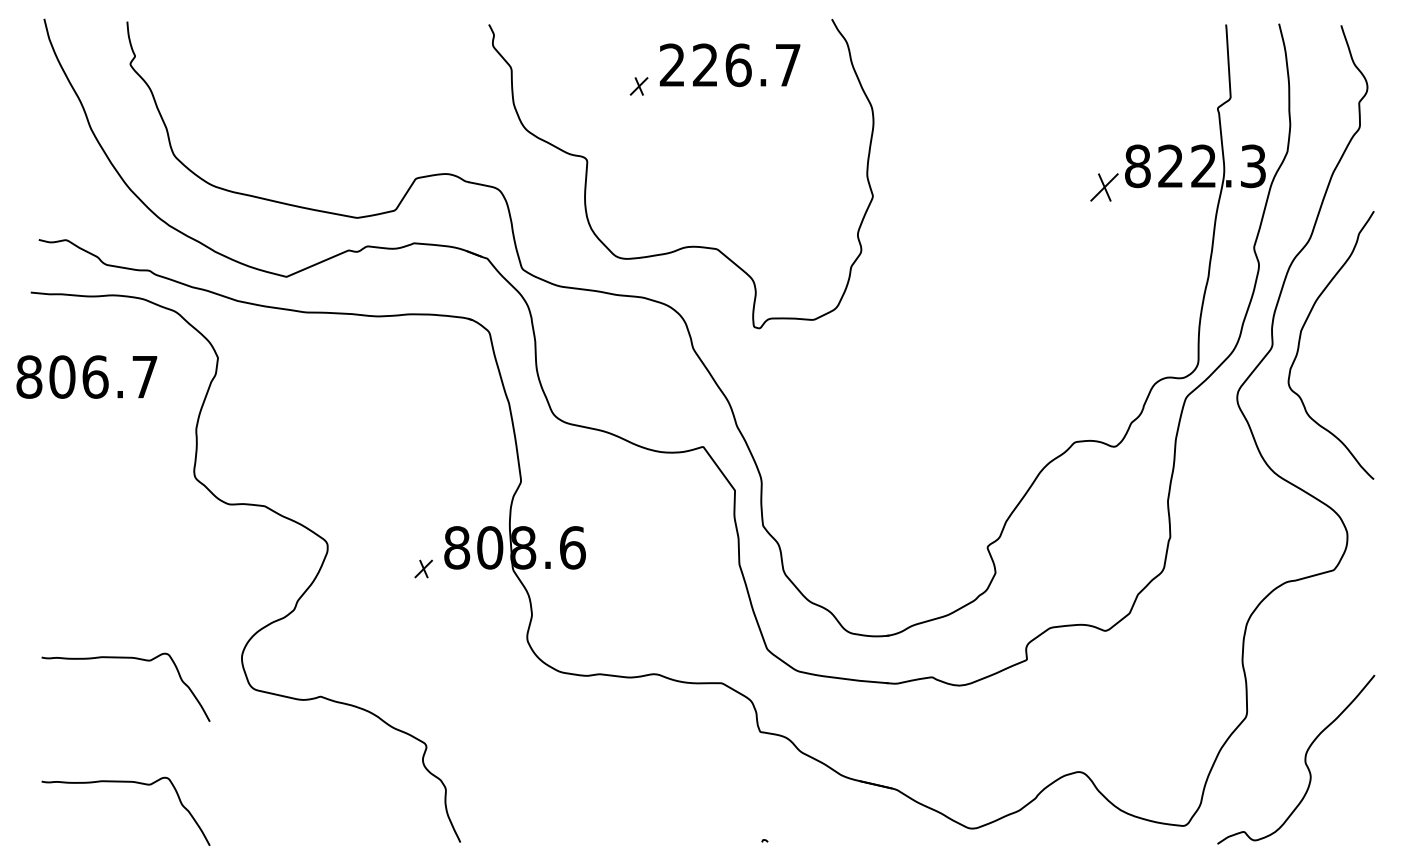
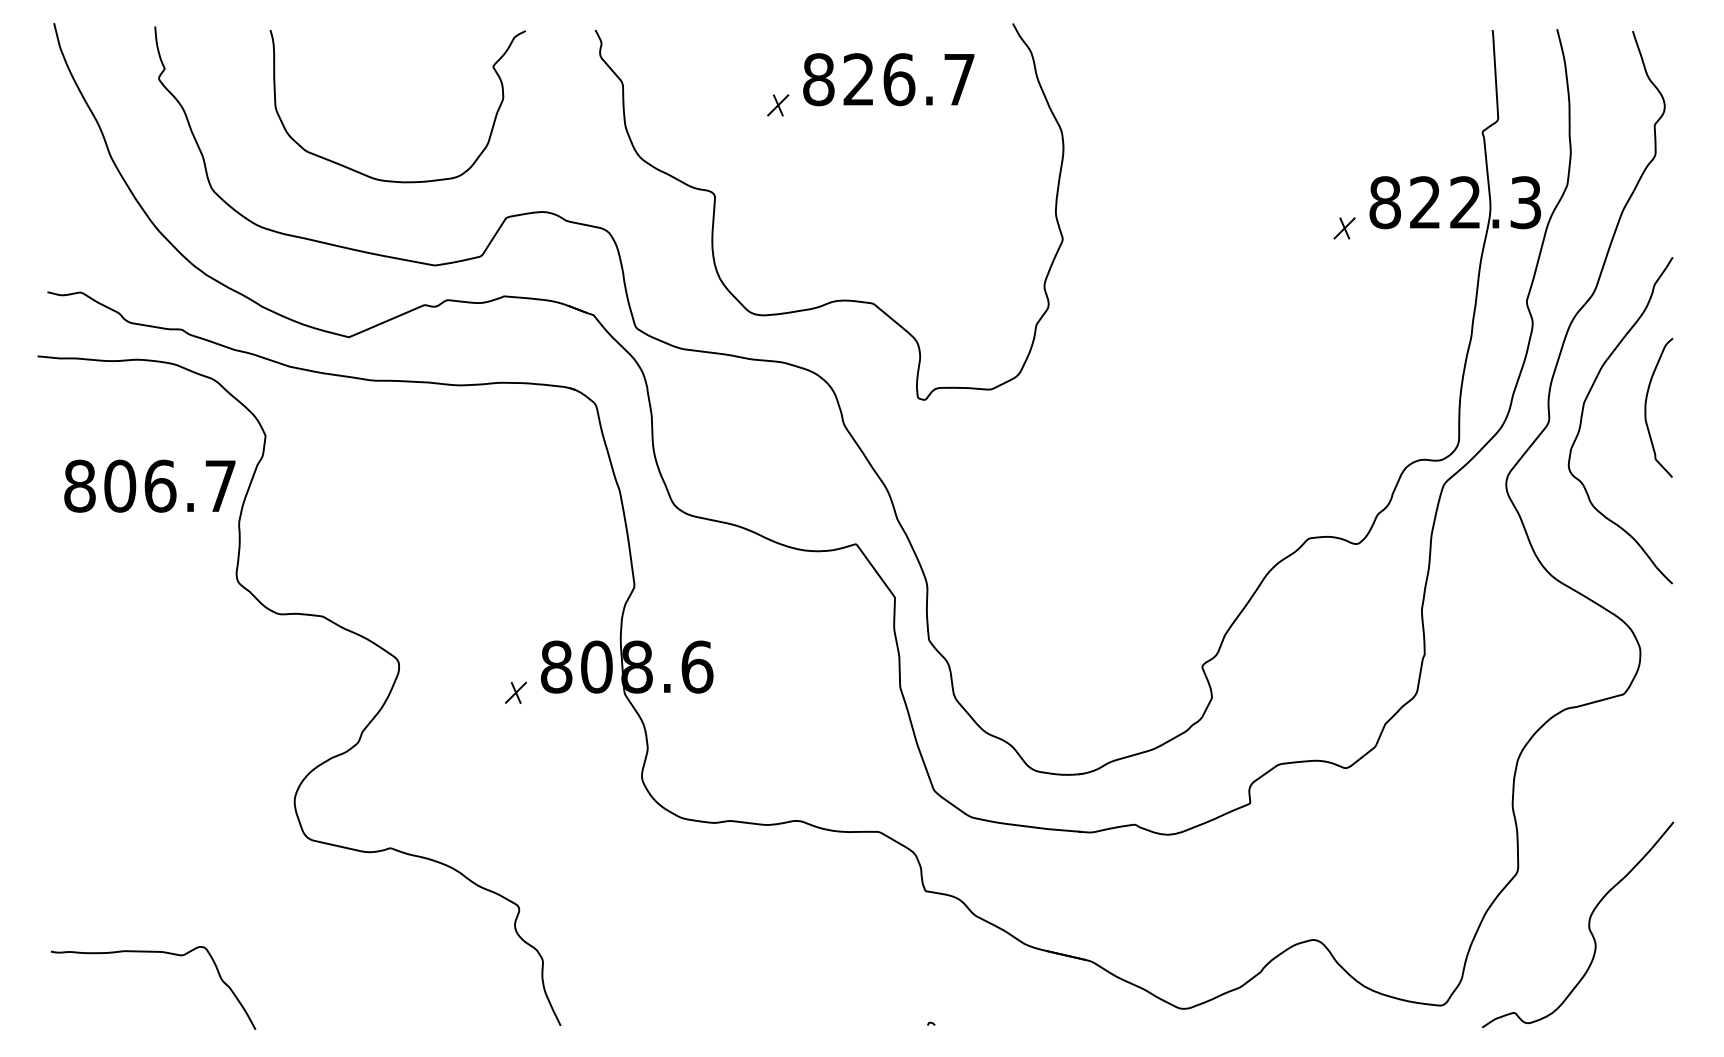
text: (672, 65) -> (818, 79), 226.7 -> 826.7
curve: (323, 148) -> (394, 180), added
part: (1104, 187) -> (1344, 228), size x0.62
curve: (1352, 334) -> (1646, 407), added
text: (86, 376) -> (149, 485), moved
curve: (125, 658) -> (153, 801), removed

